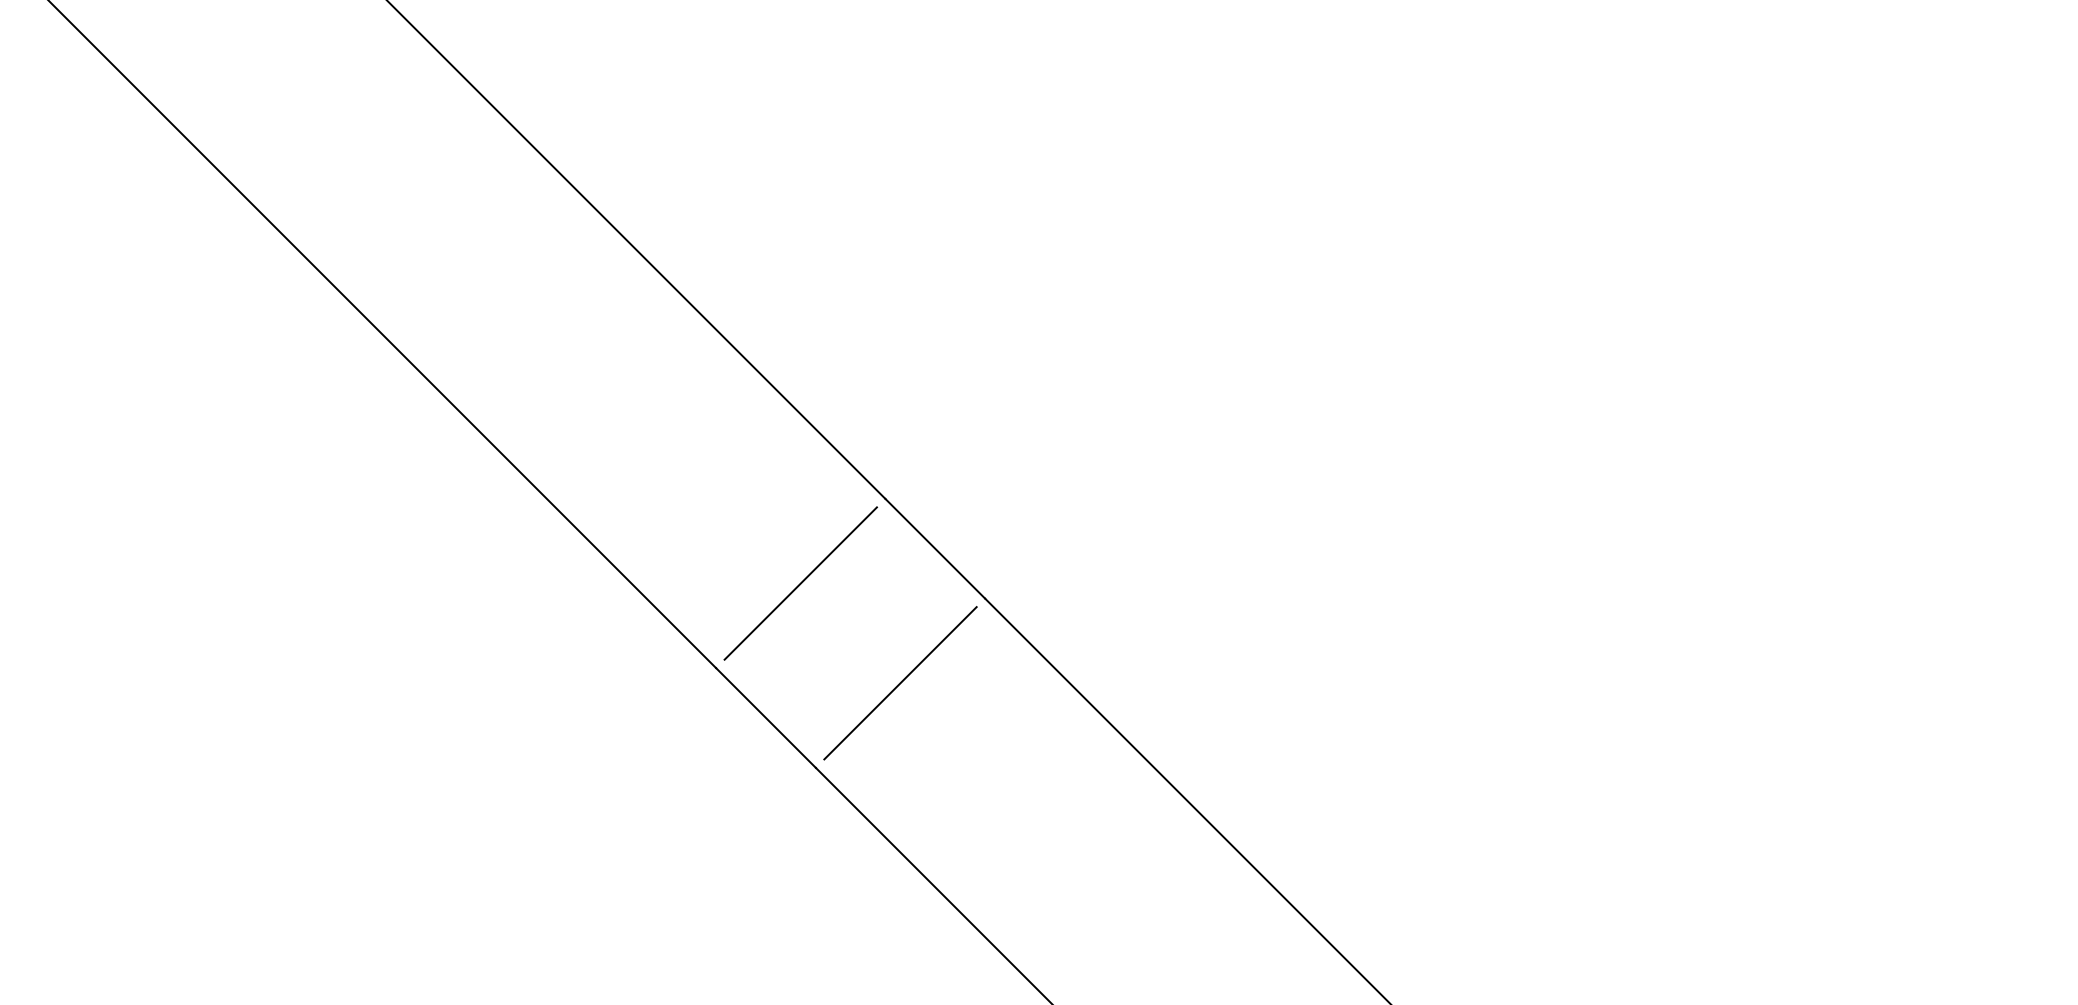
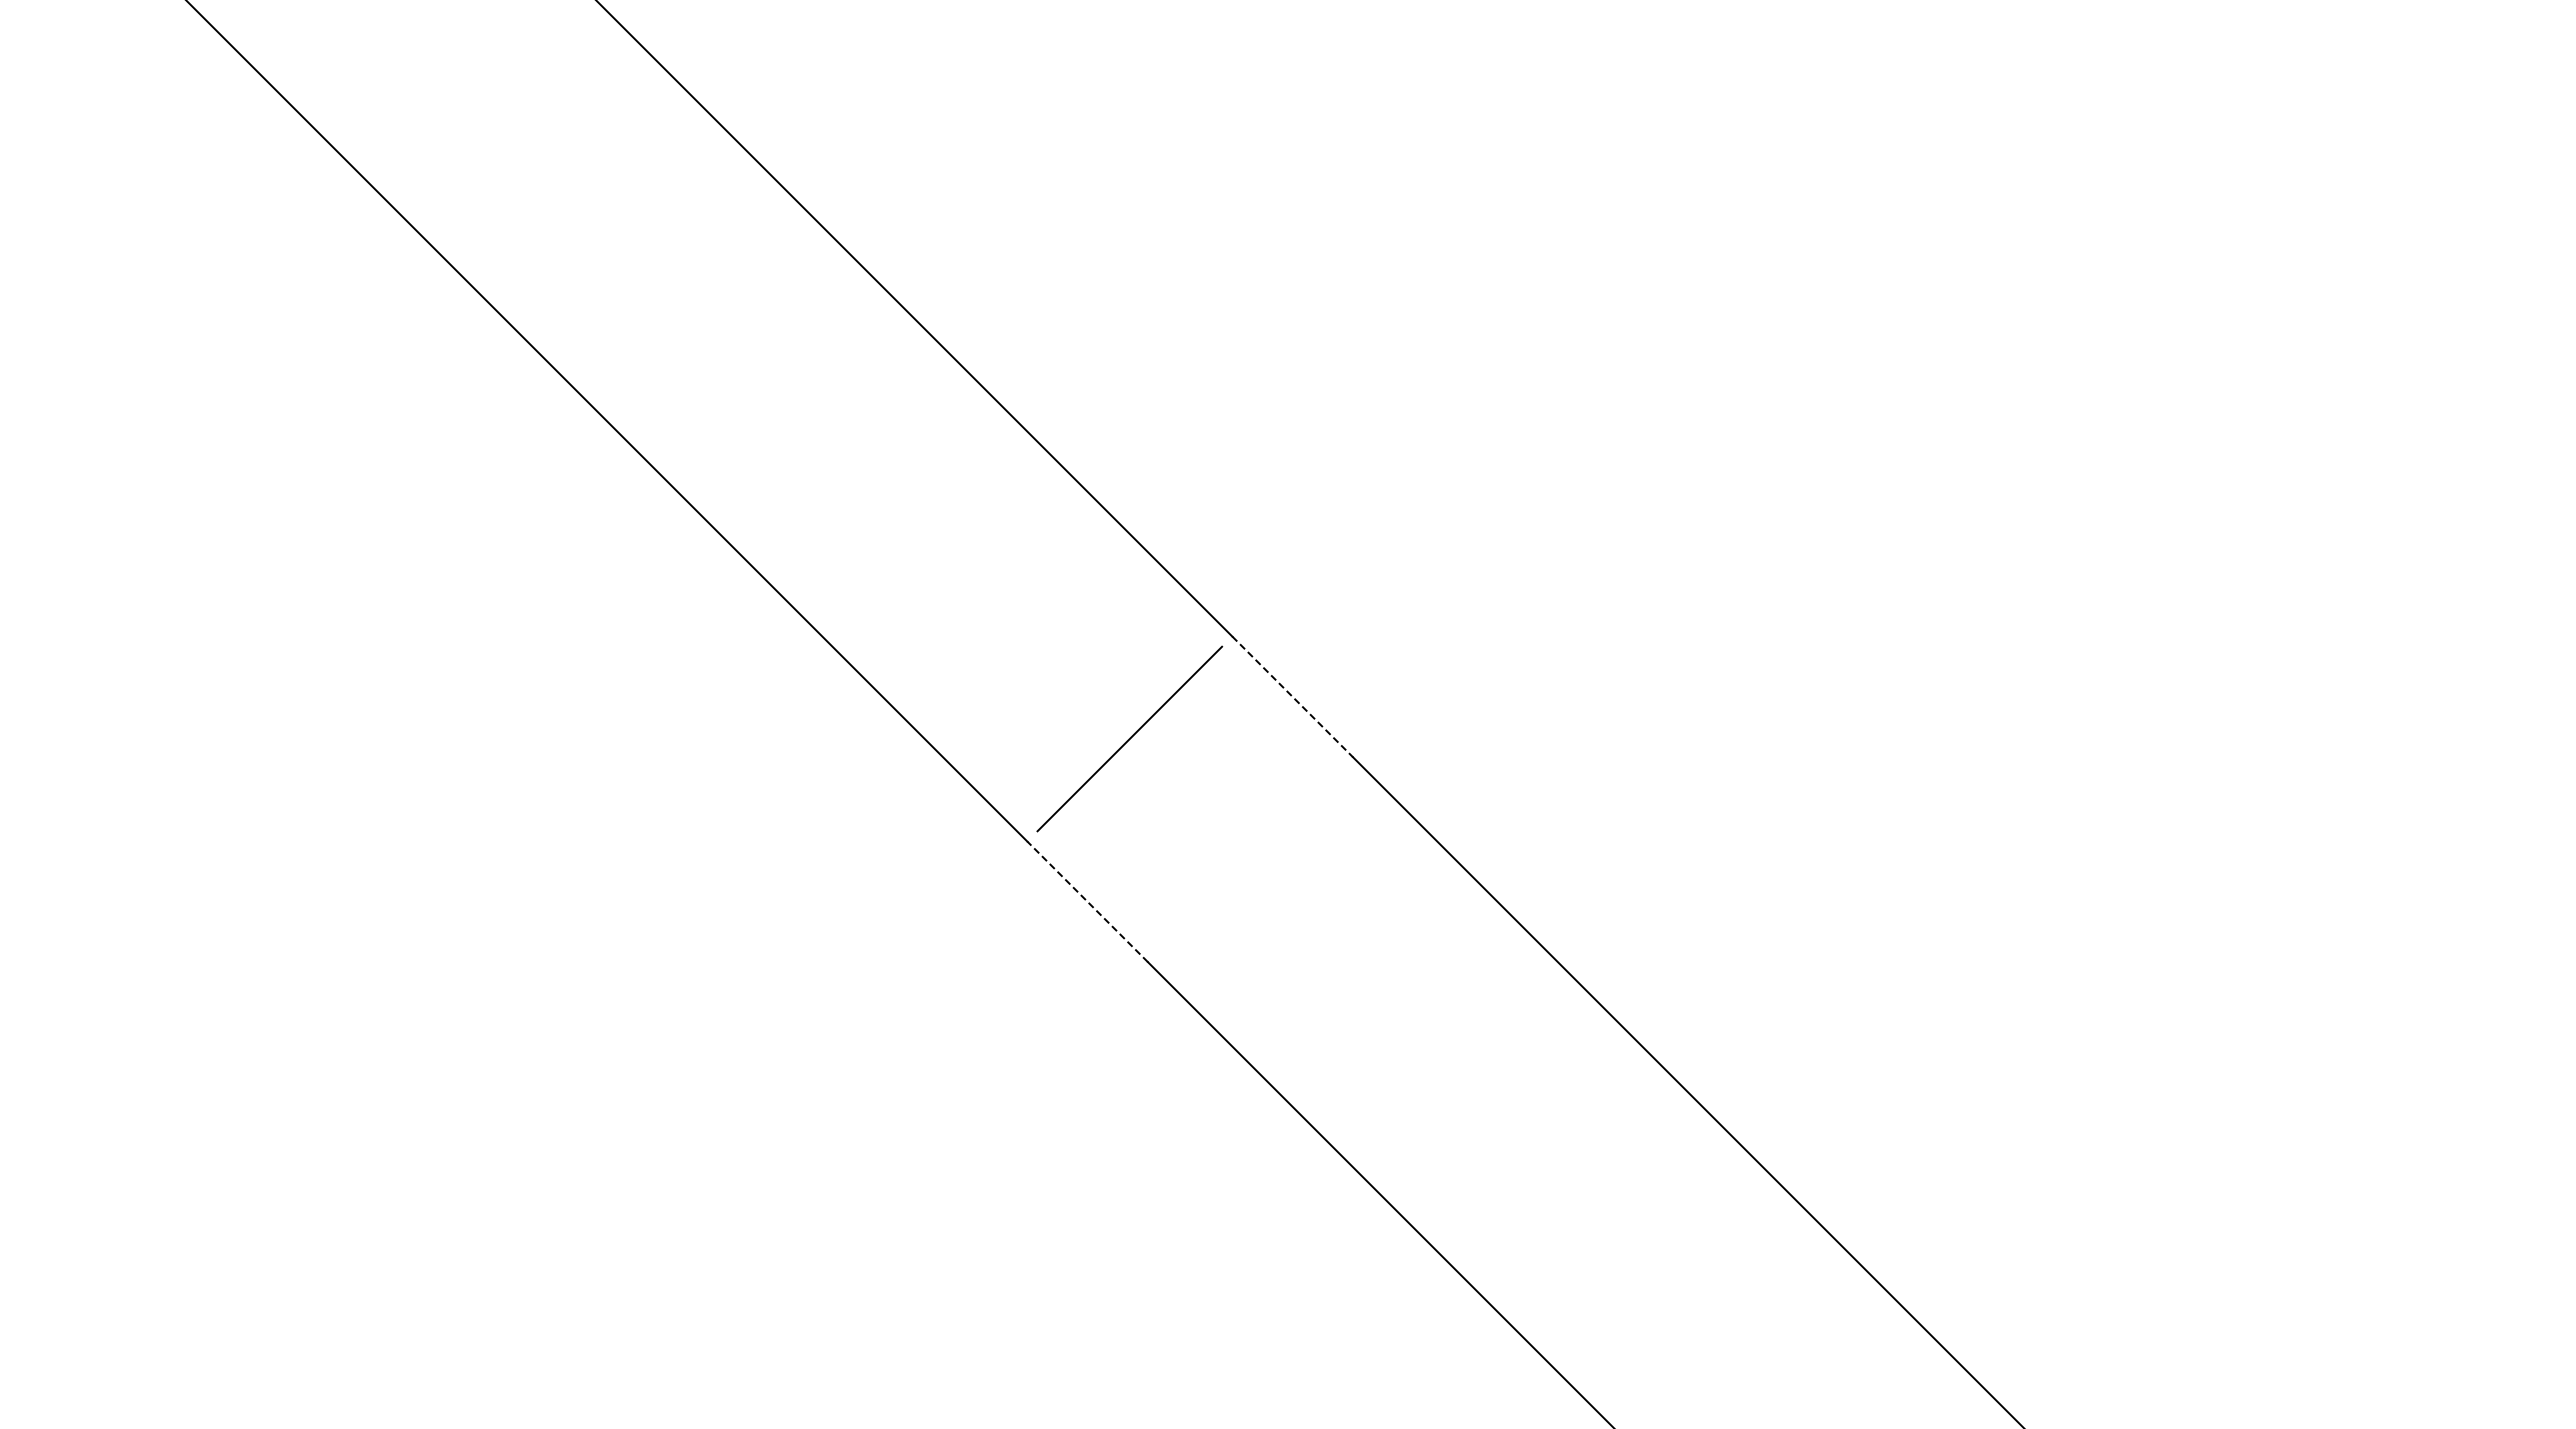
line: (935, 549) -> (1293, 697), solid -> dashed
line: (900, 683) -> (1250, 859), removed
line: (765, 717) -> (1087, 901), solid -> dashed

